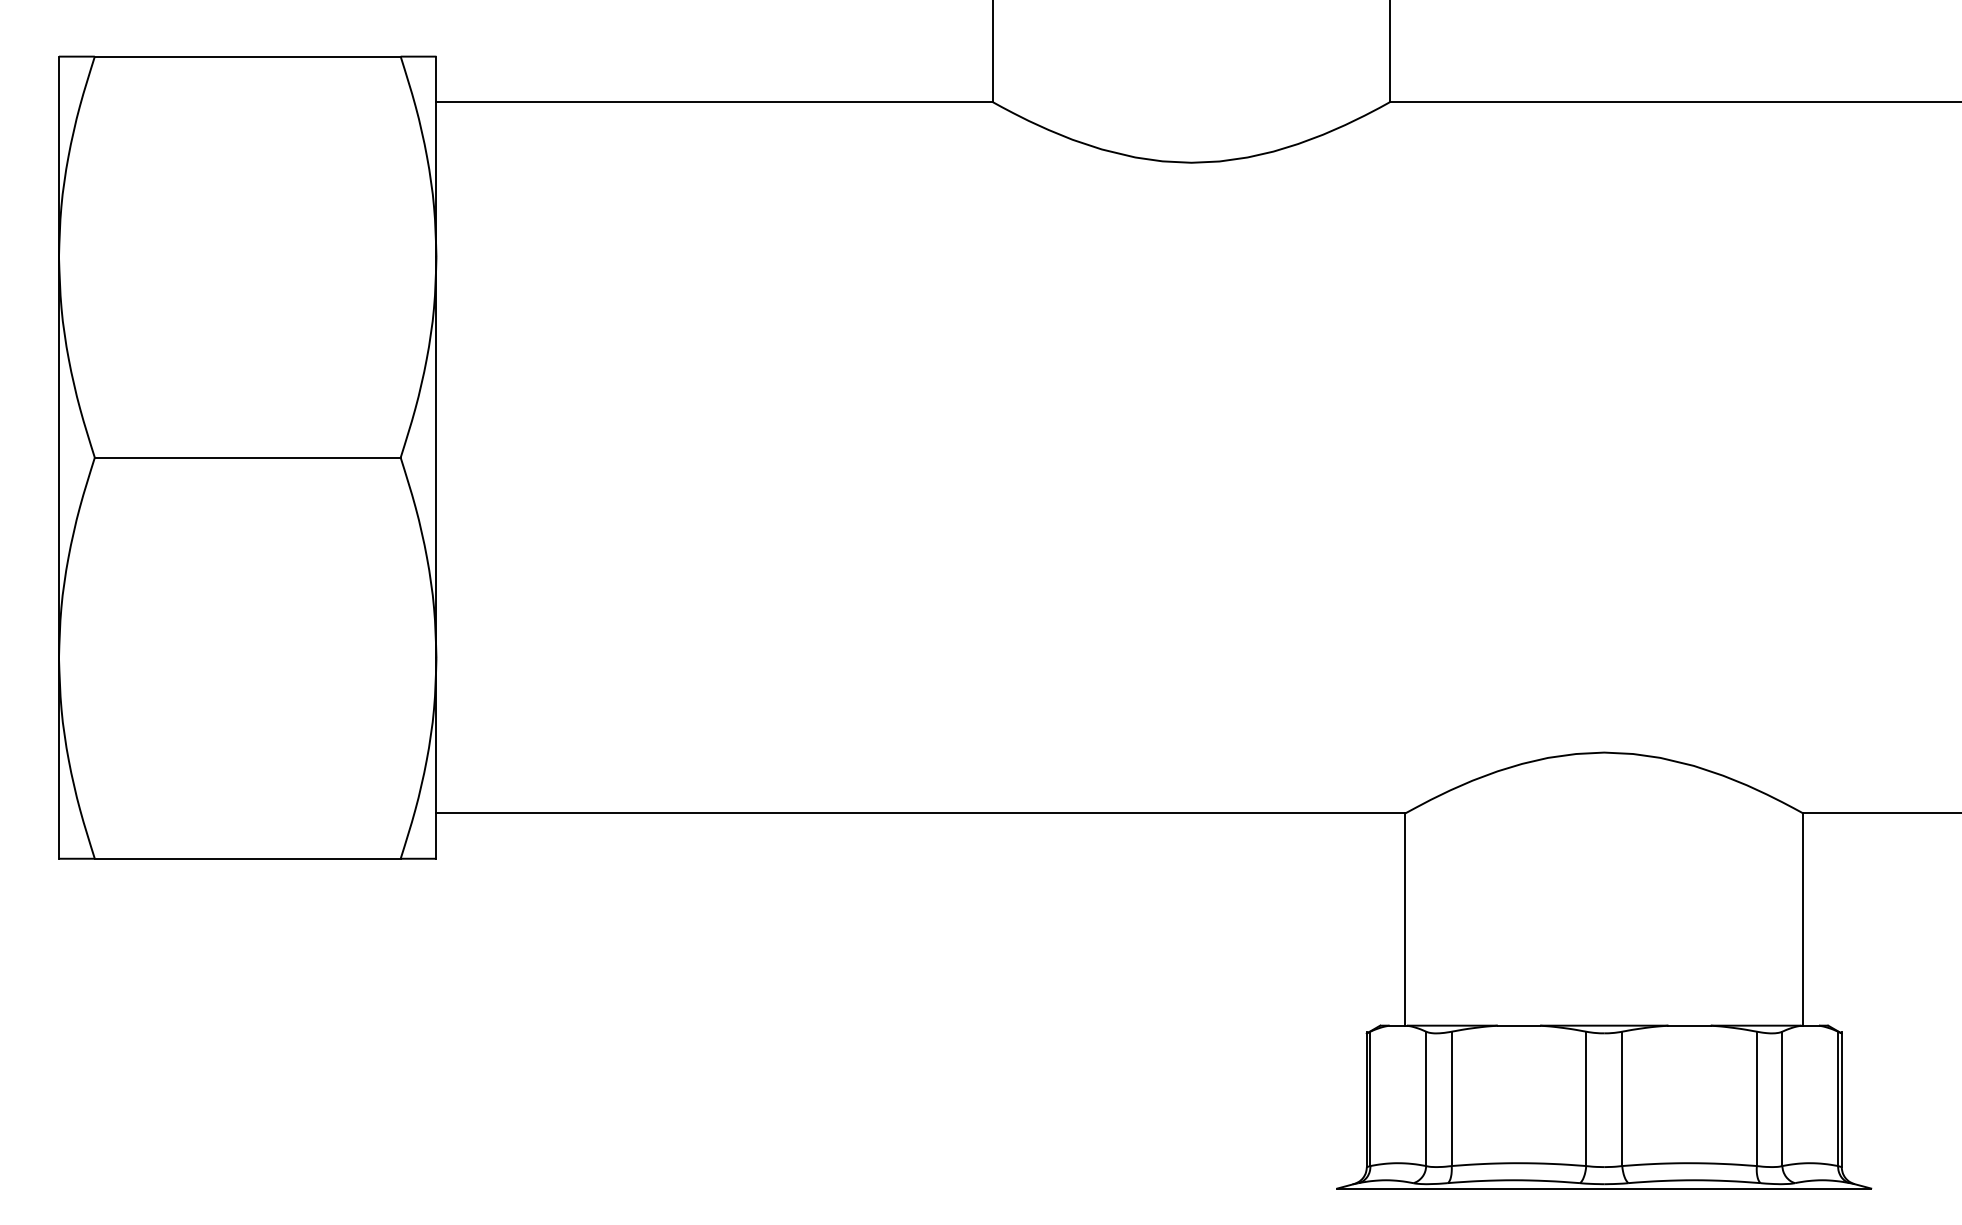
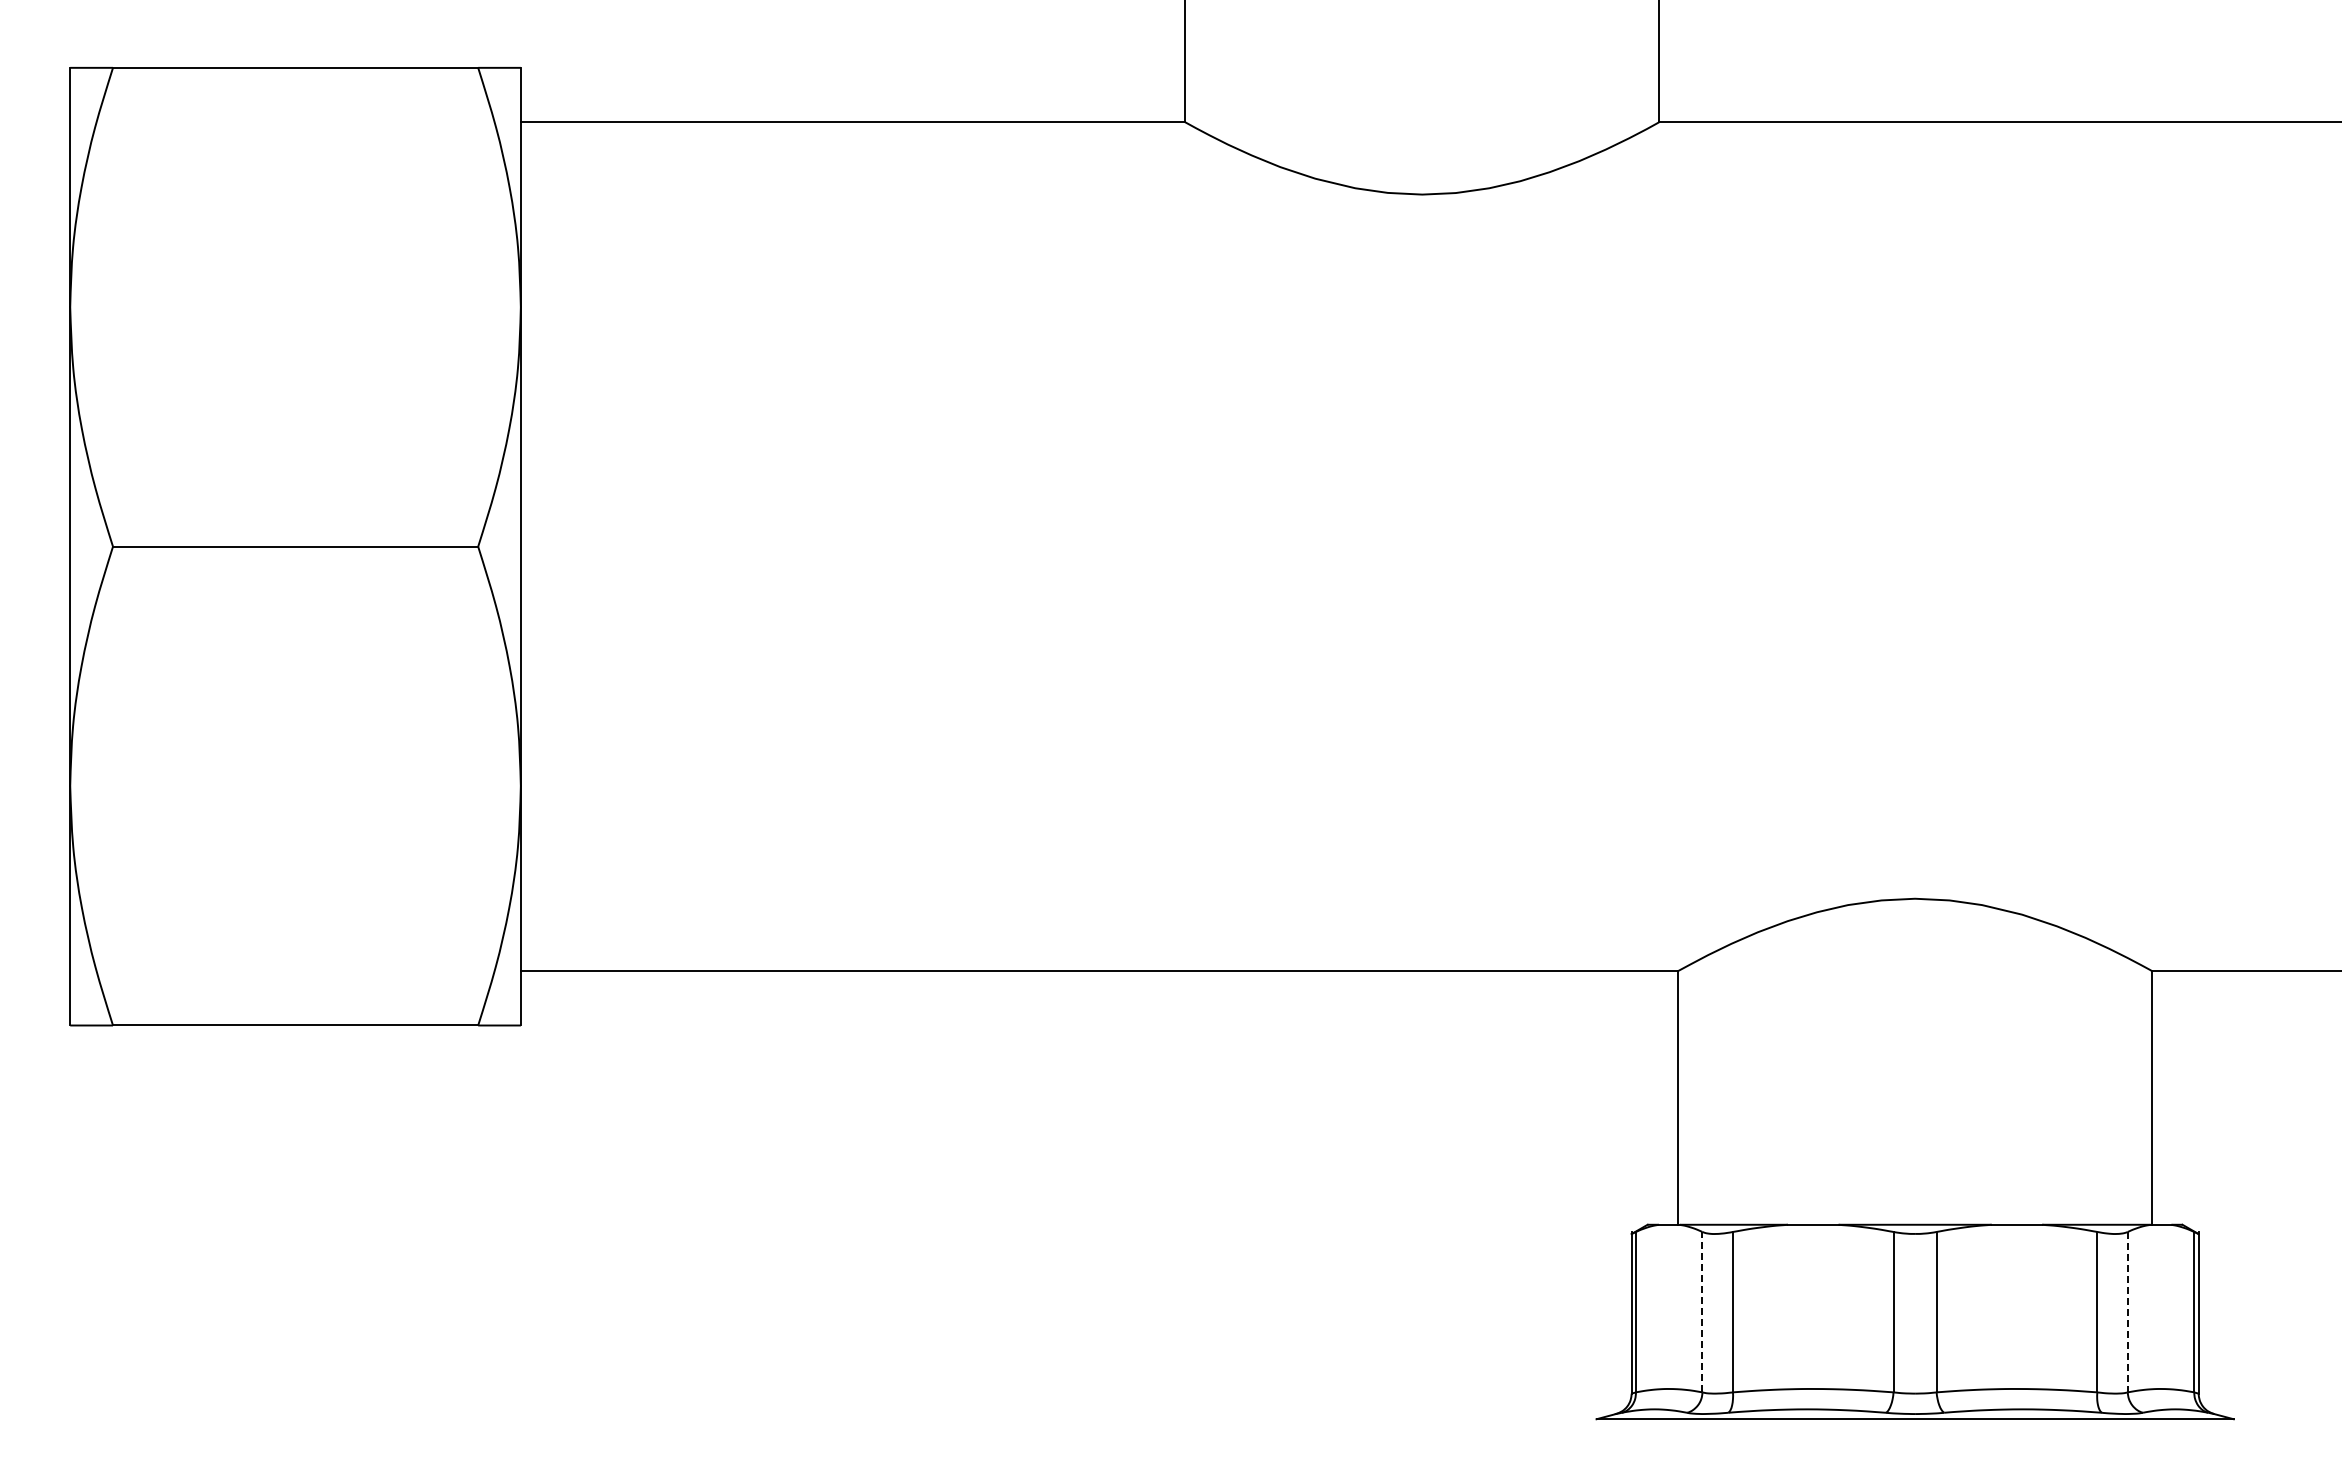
line: (1426, 1098) -> (1702, 1311), solid -> dashed
line: (1782, 1099) -> (2127, 1312), solid -> dashed

